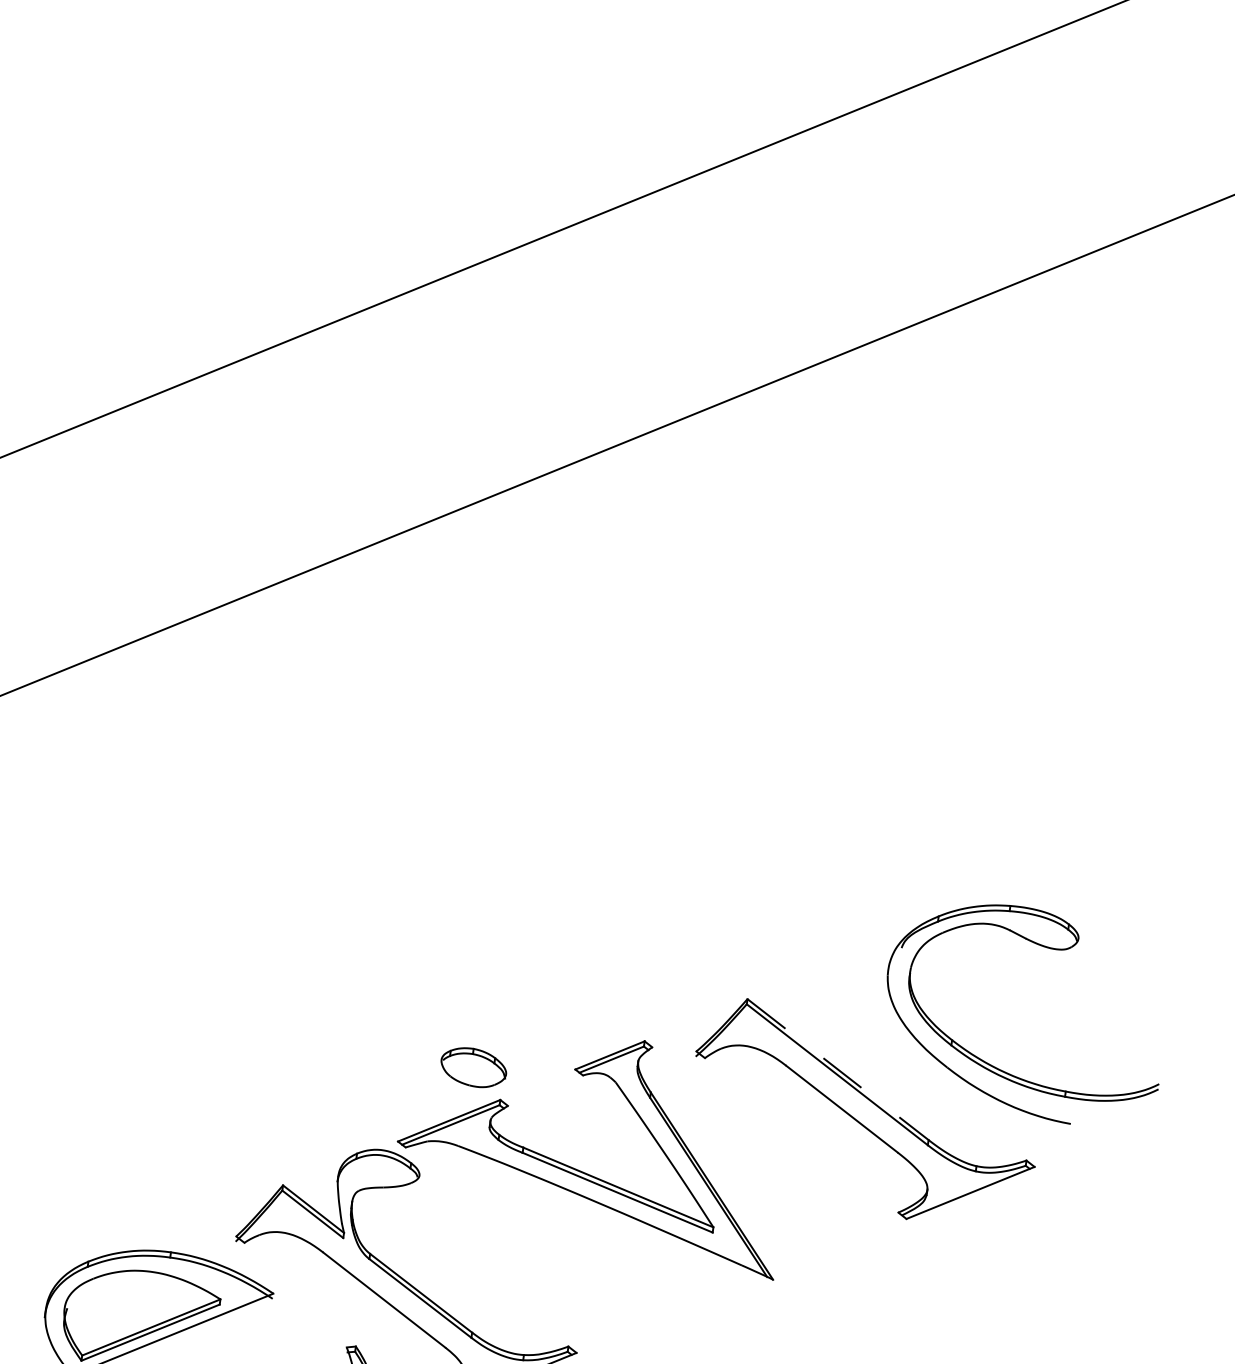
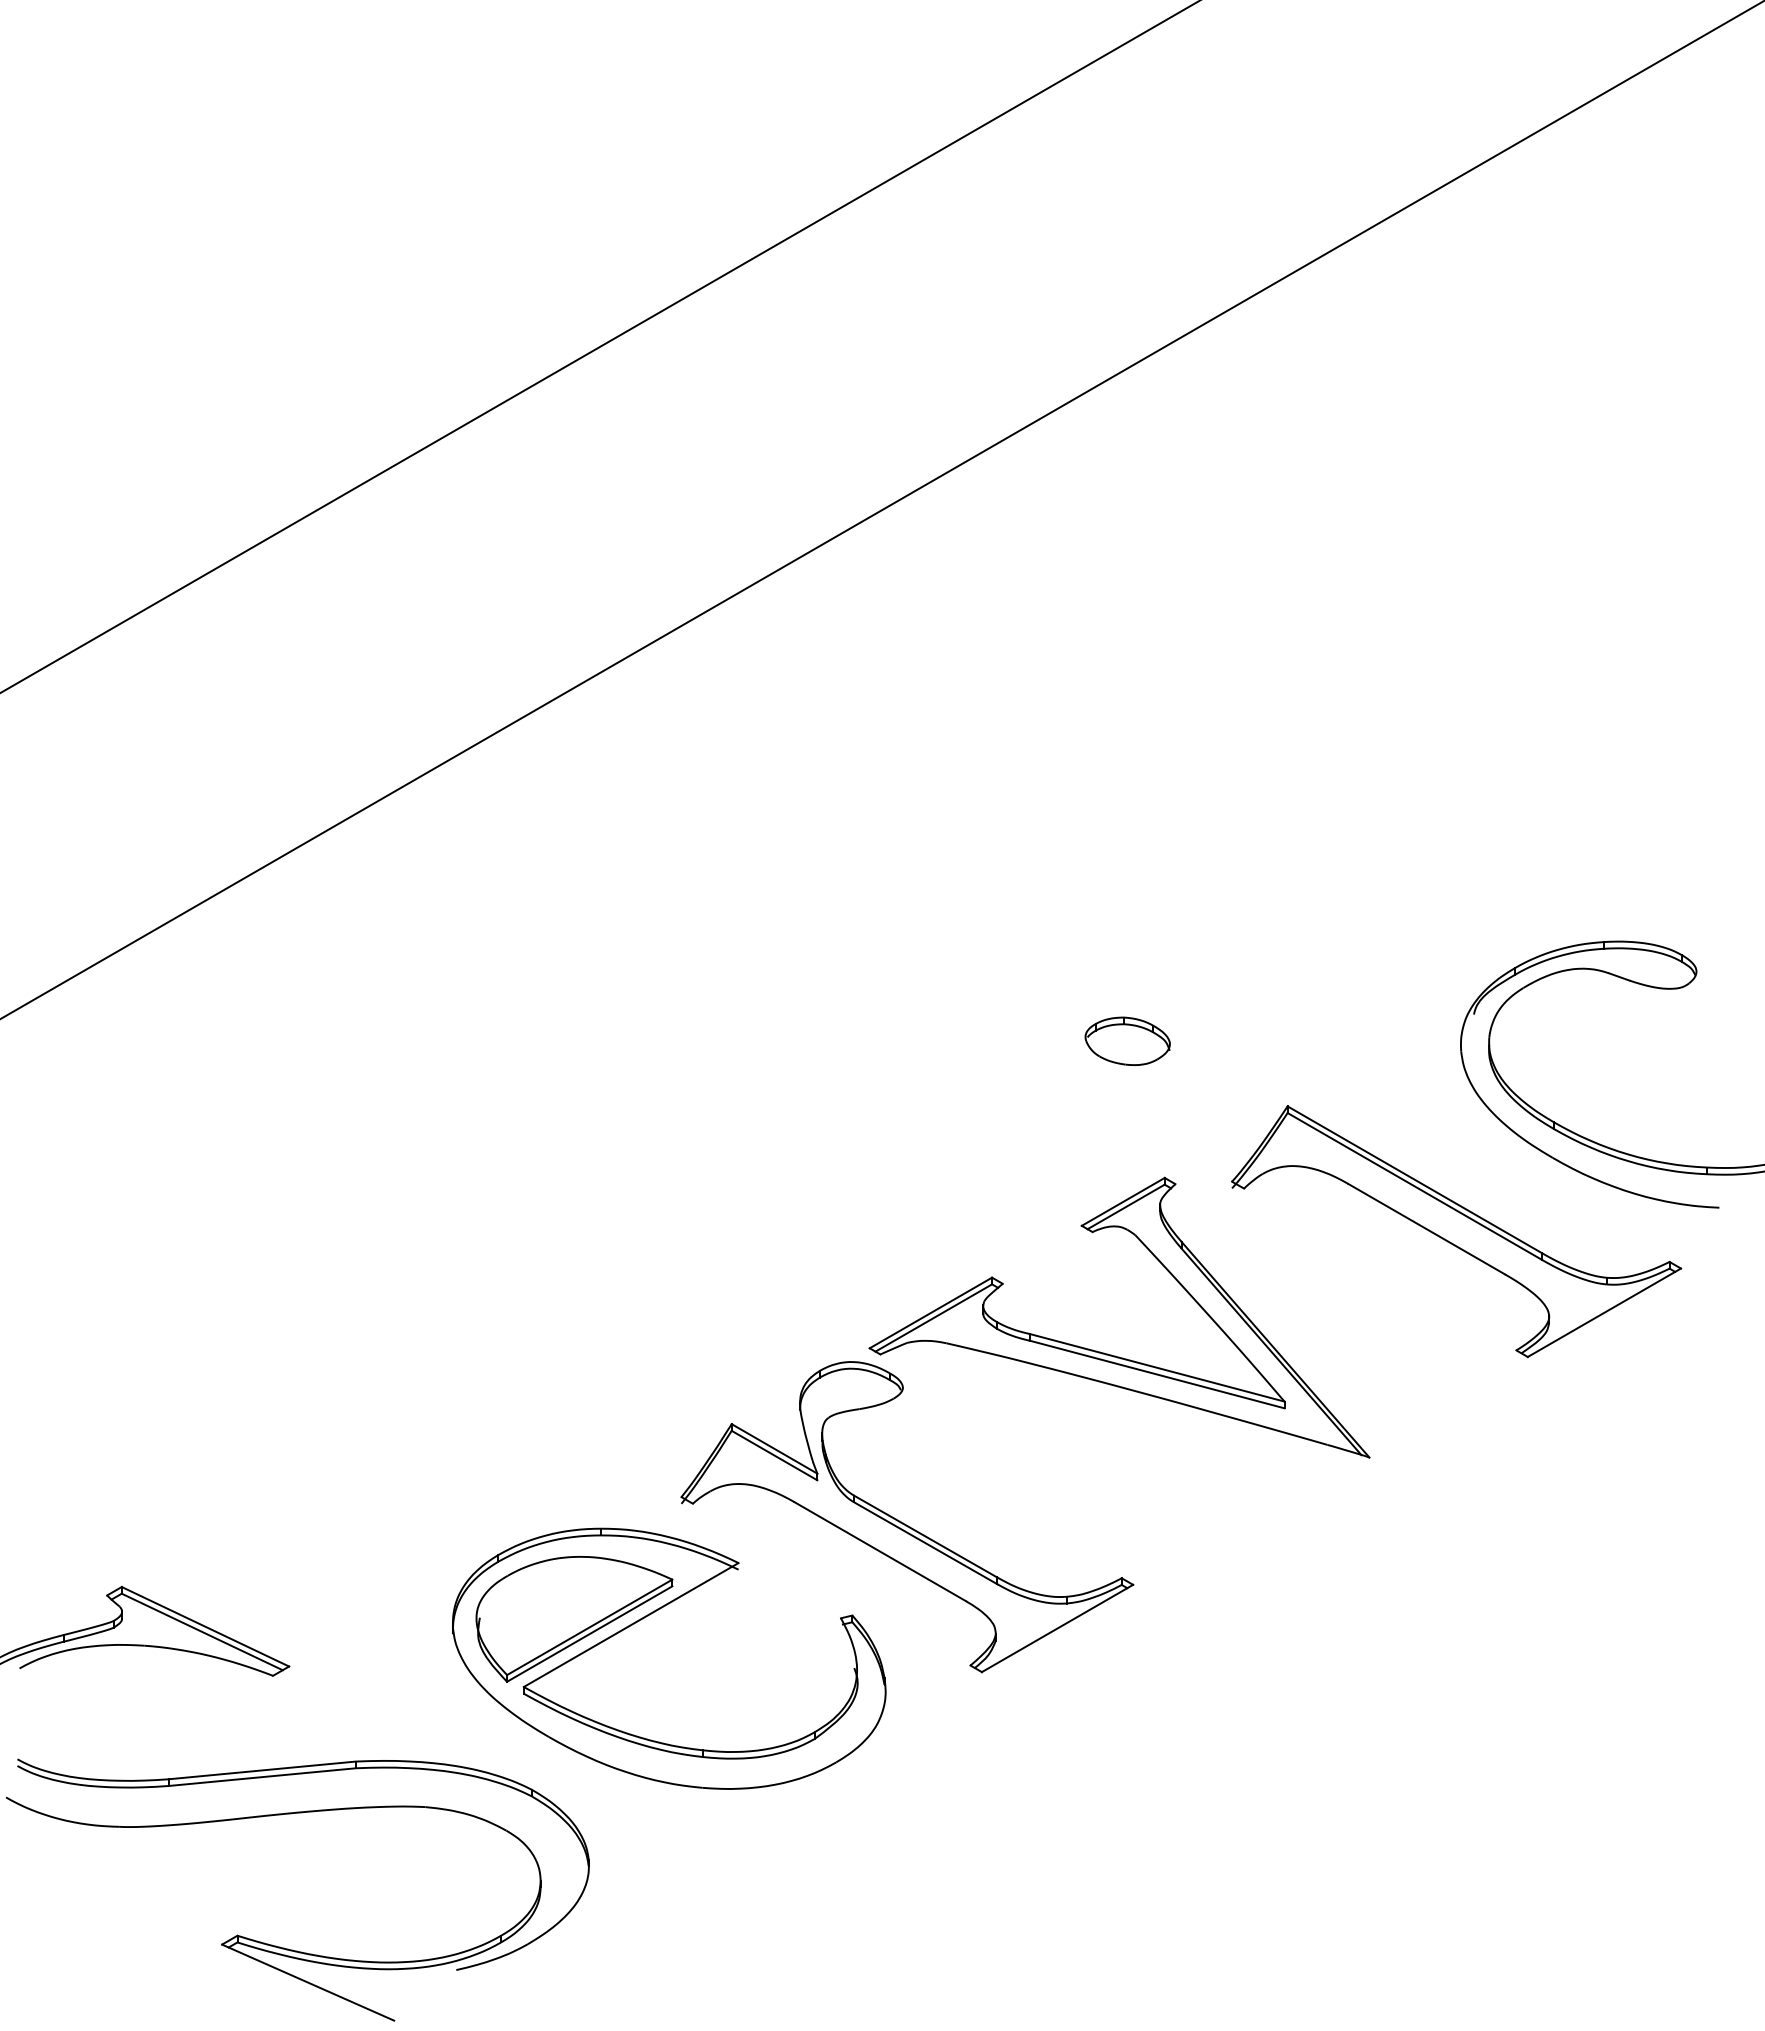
part: (473, 1066) -> (1127, 1040), moved
line: (837, 1069) -> (1414, 1179), dashed -> solid

